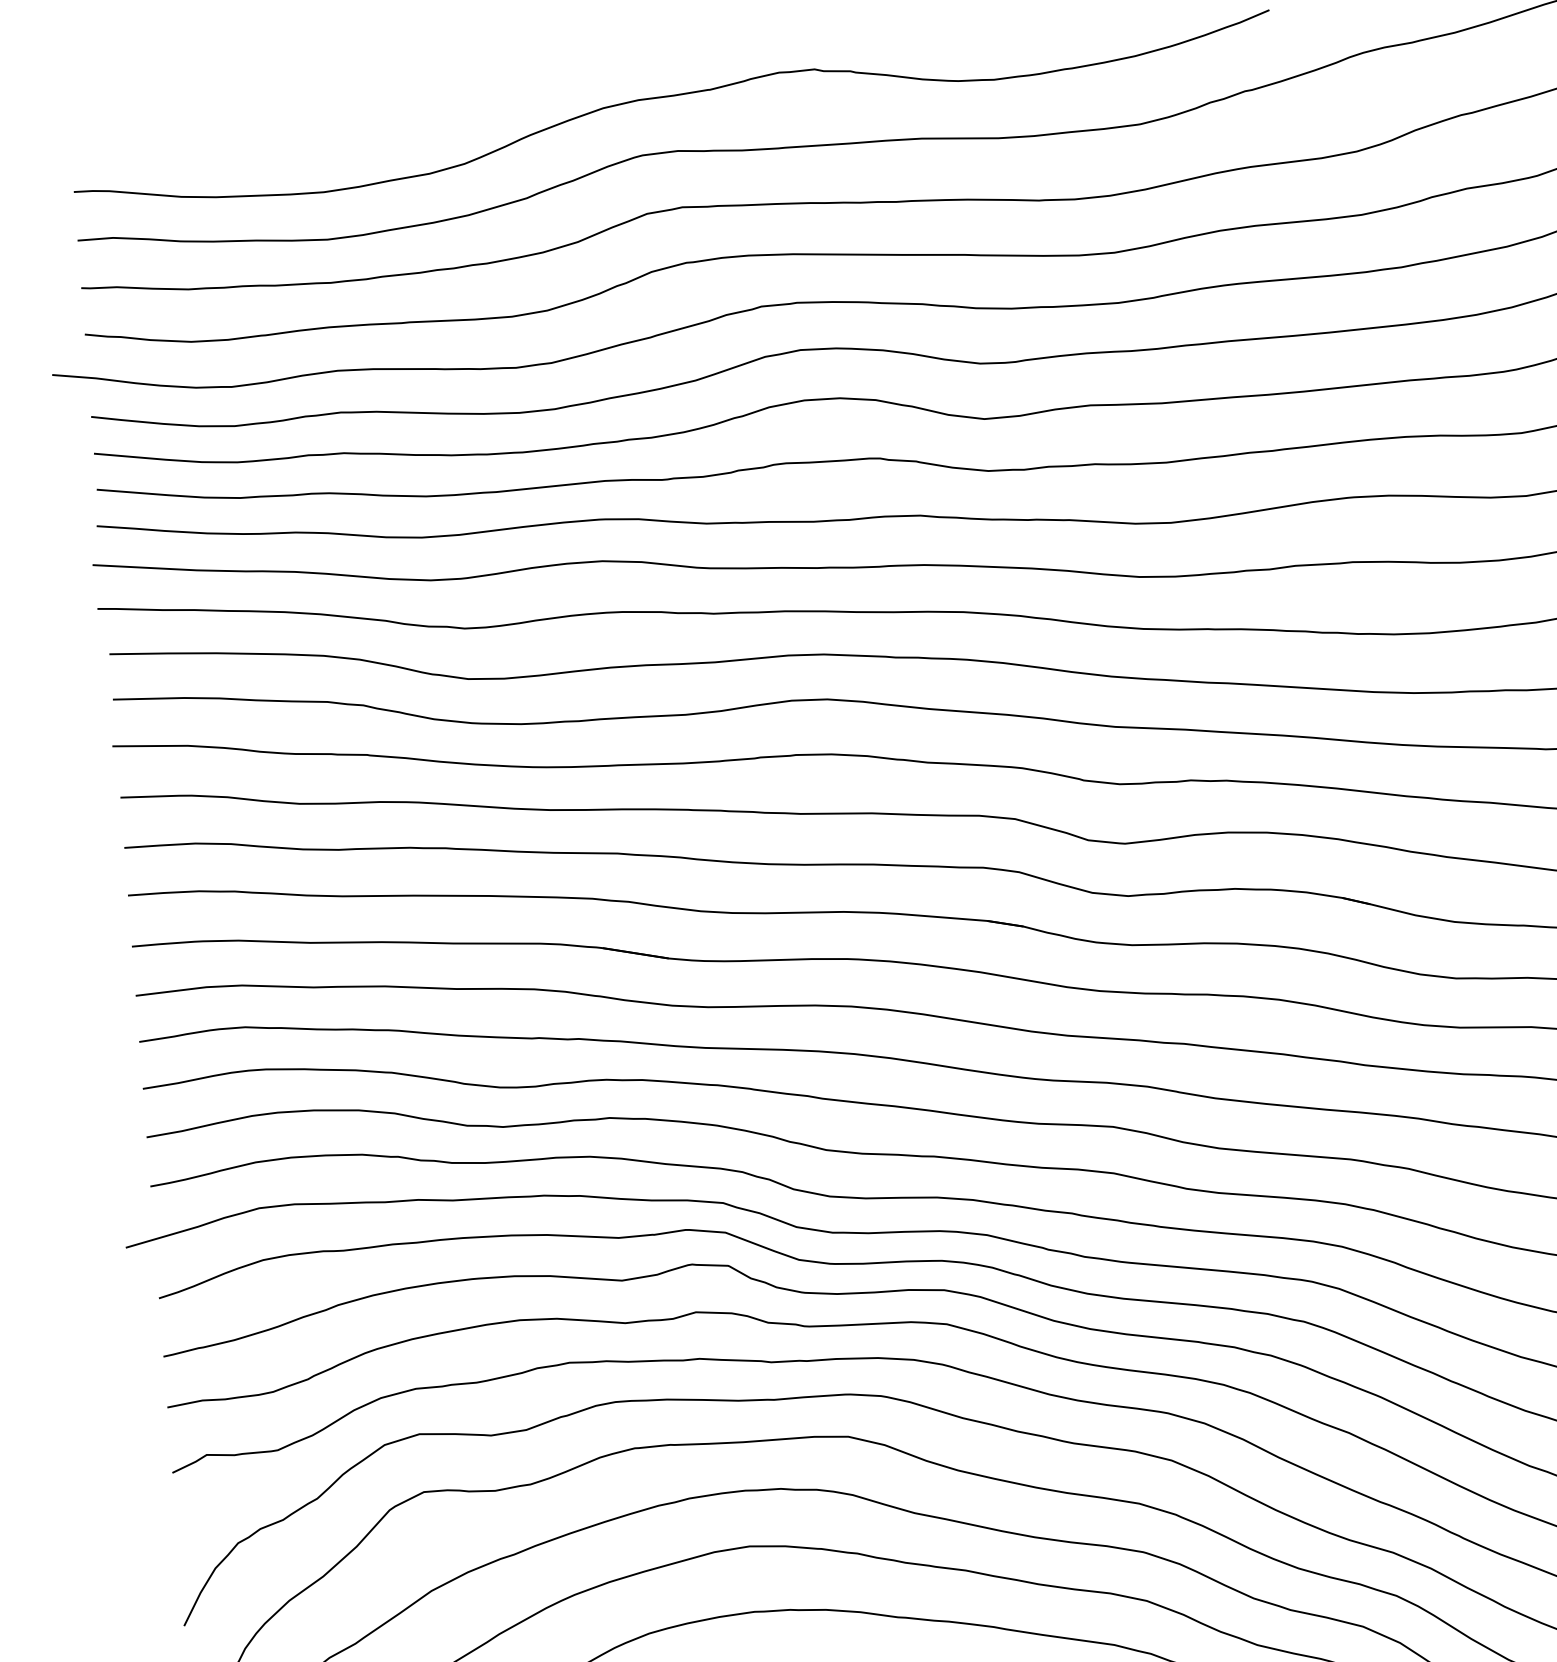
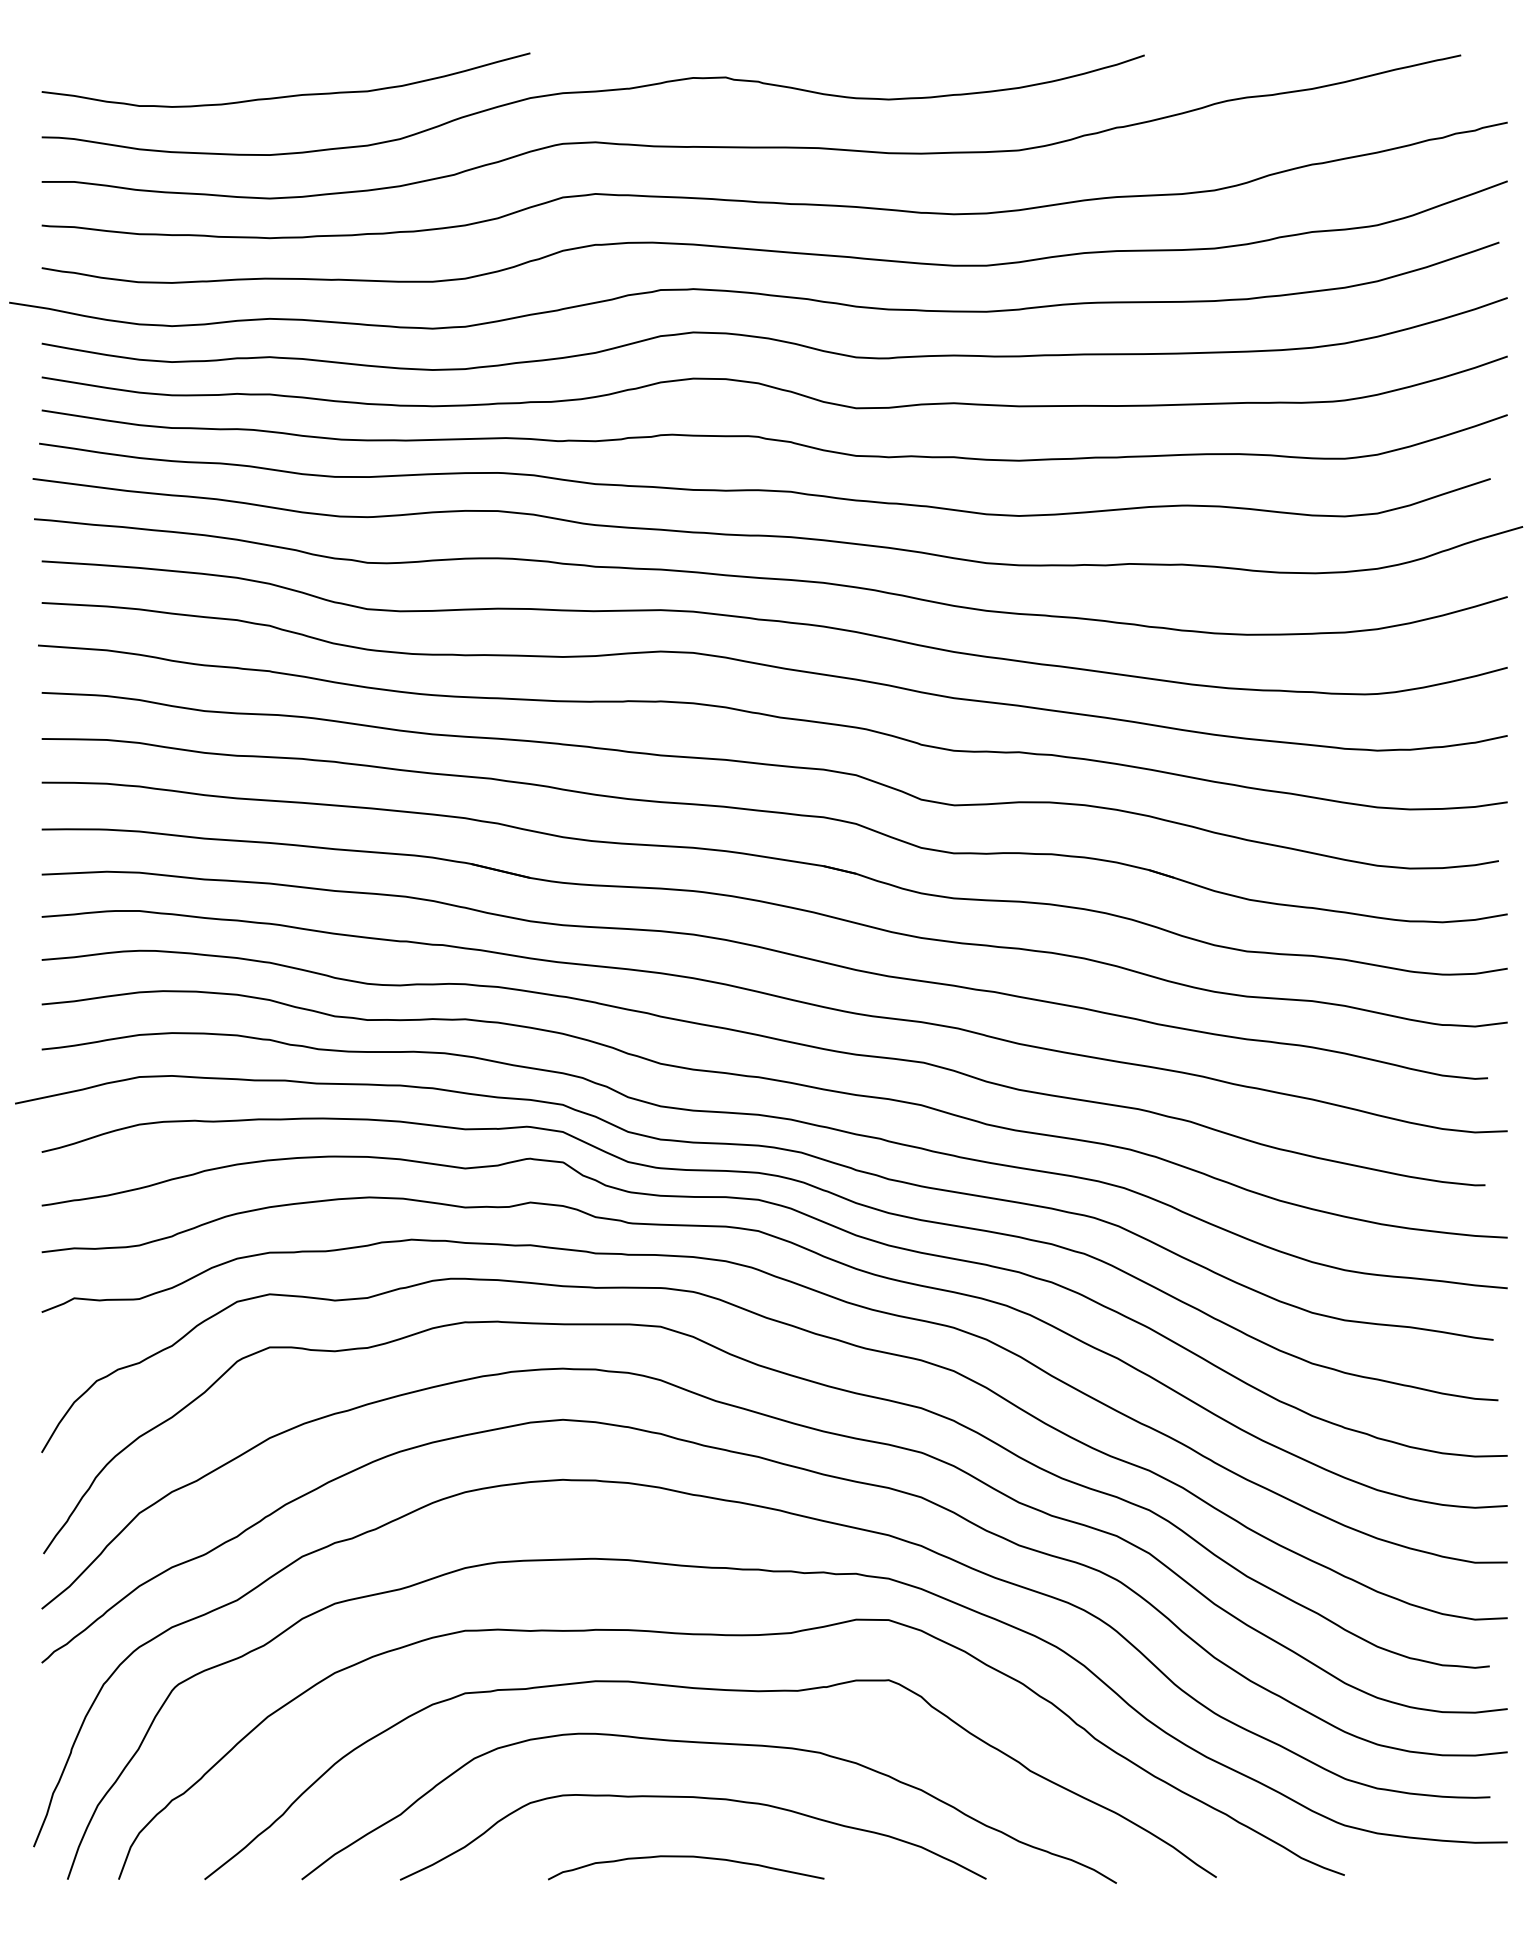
curve: (337, 125) -> (286, 95), added

